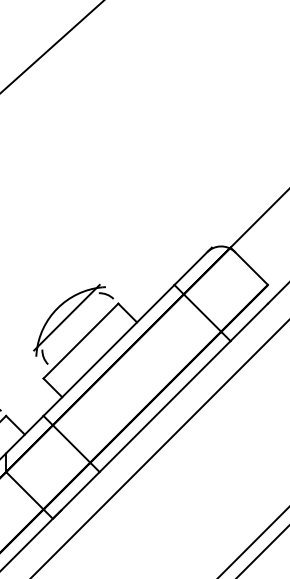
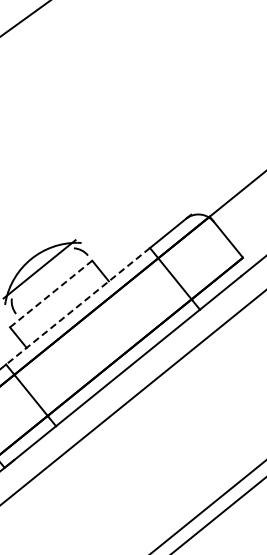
line: (80, 341) -> (50, 294), solid -> dashed
line: (109, 350) -> (78, 306), solid -> dashed

